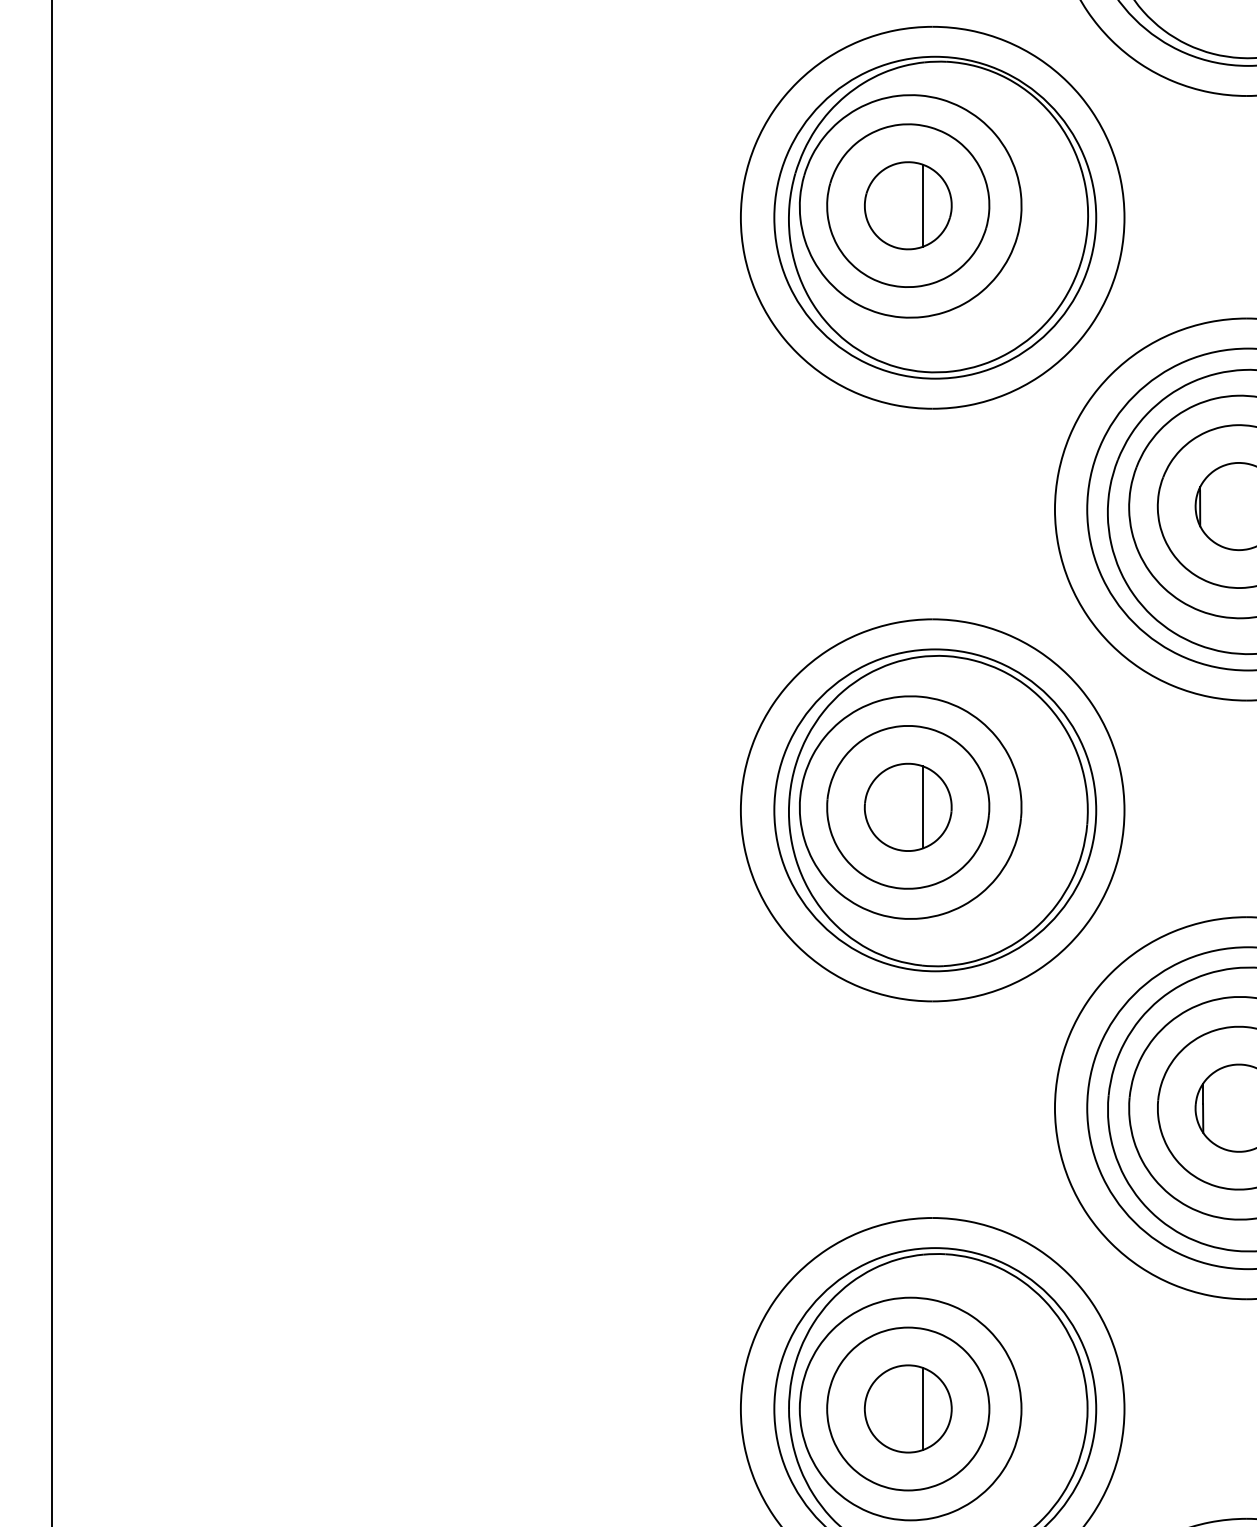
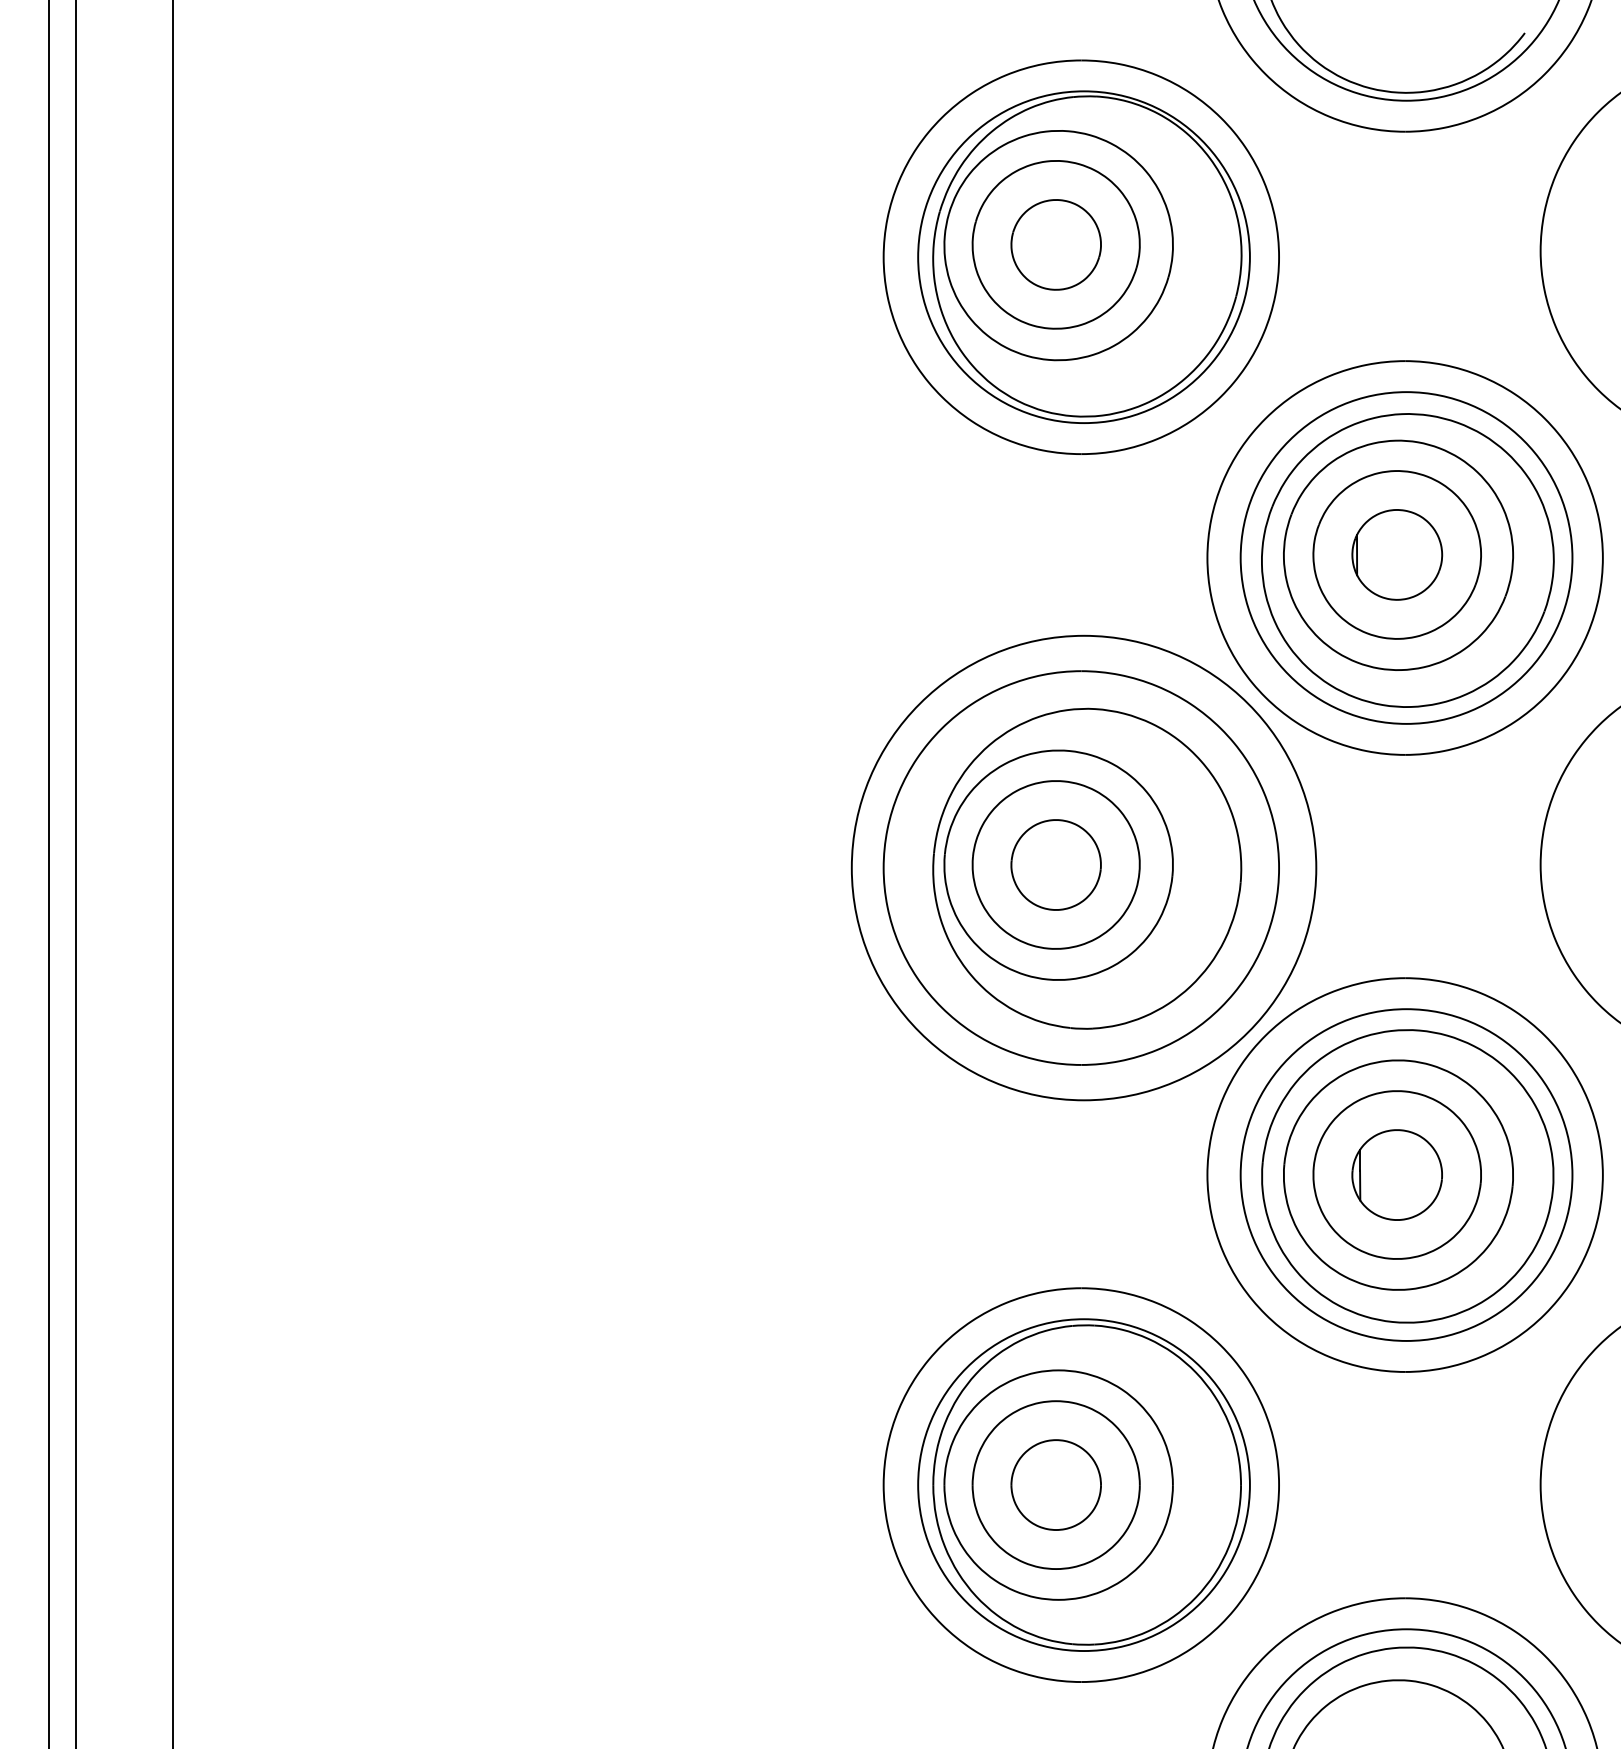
line: (923, 205) -> (1071, 244), removed
line: (923, 806) -> (1071, 864), removed
circle: (934, 809) -> (1083, 867), size x1.4
line: (923, 1409) -> (1071, 1485), removed

